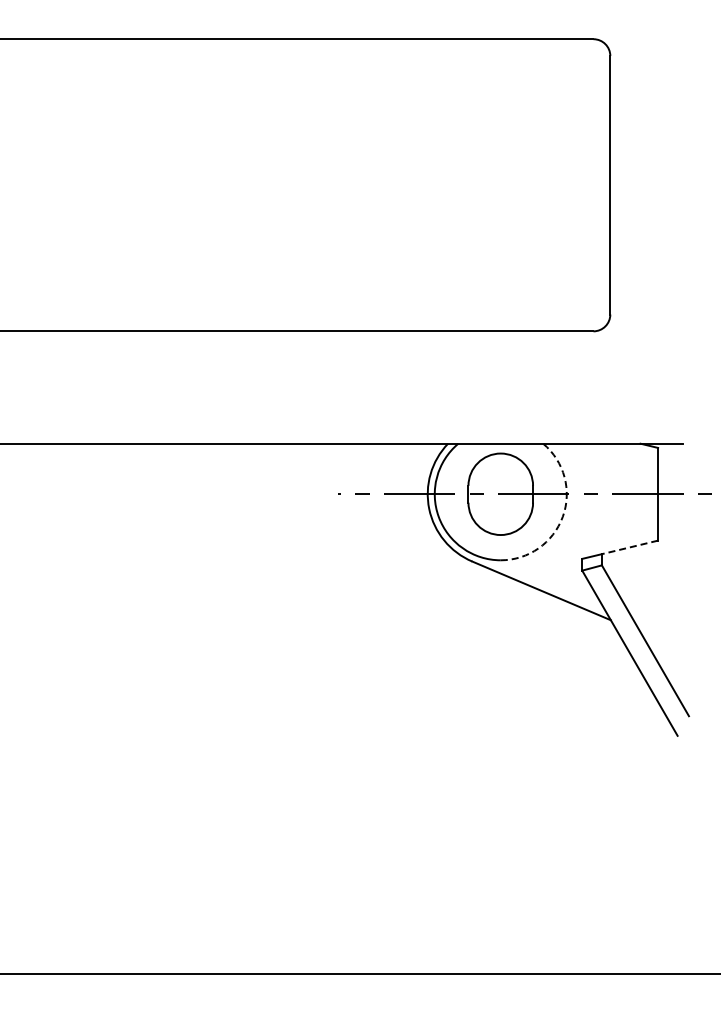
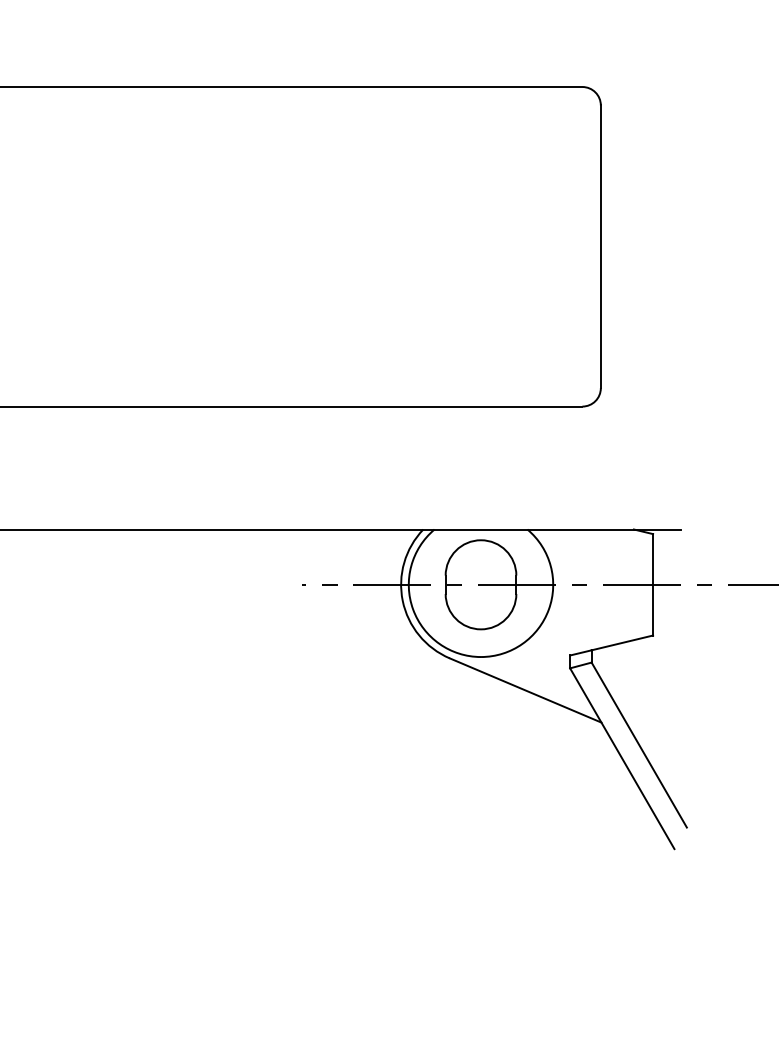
arc: (562, 516) -> (548, 609), dashed -> solid
line: (630, 547) -> (622, 643), dashed -> solid

